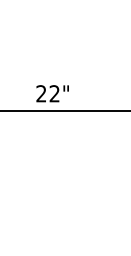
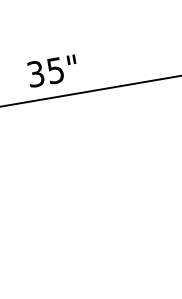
text: (47, 93) -> (44, 72), 22" -> 35"

